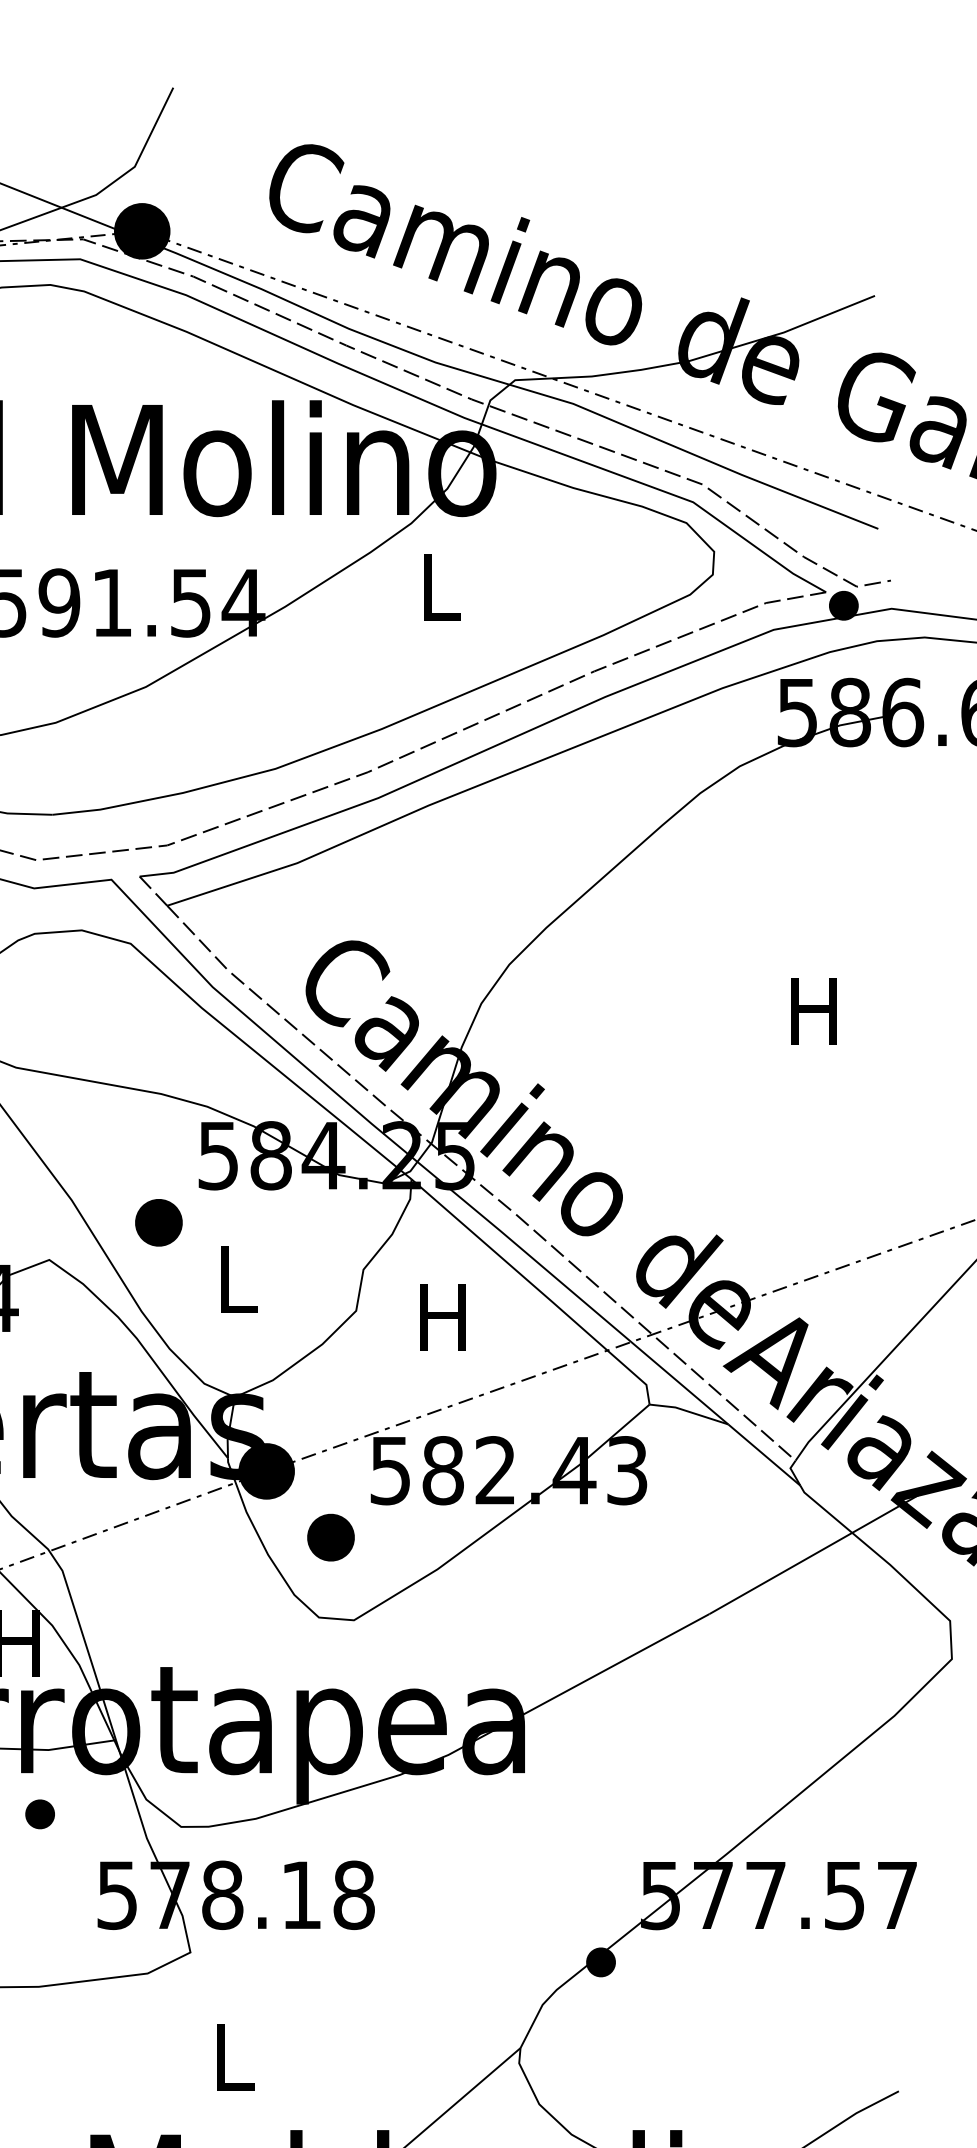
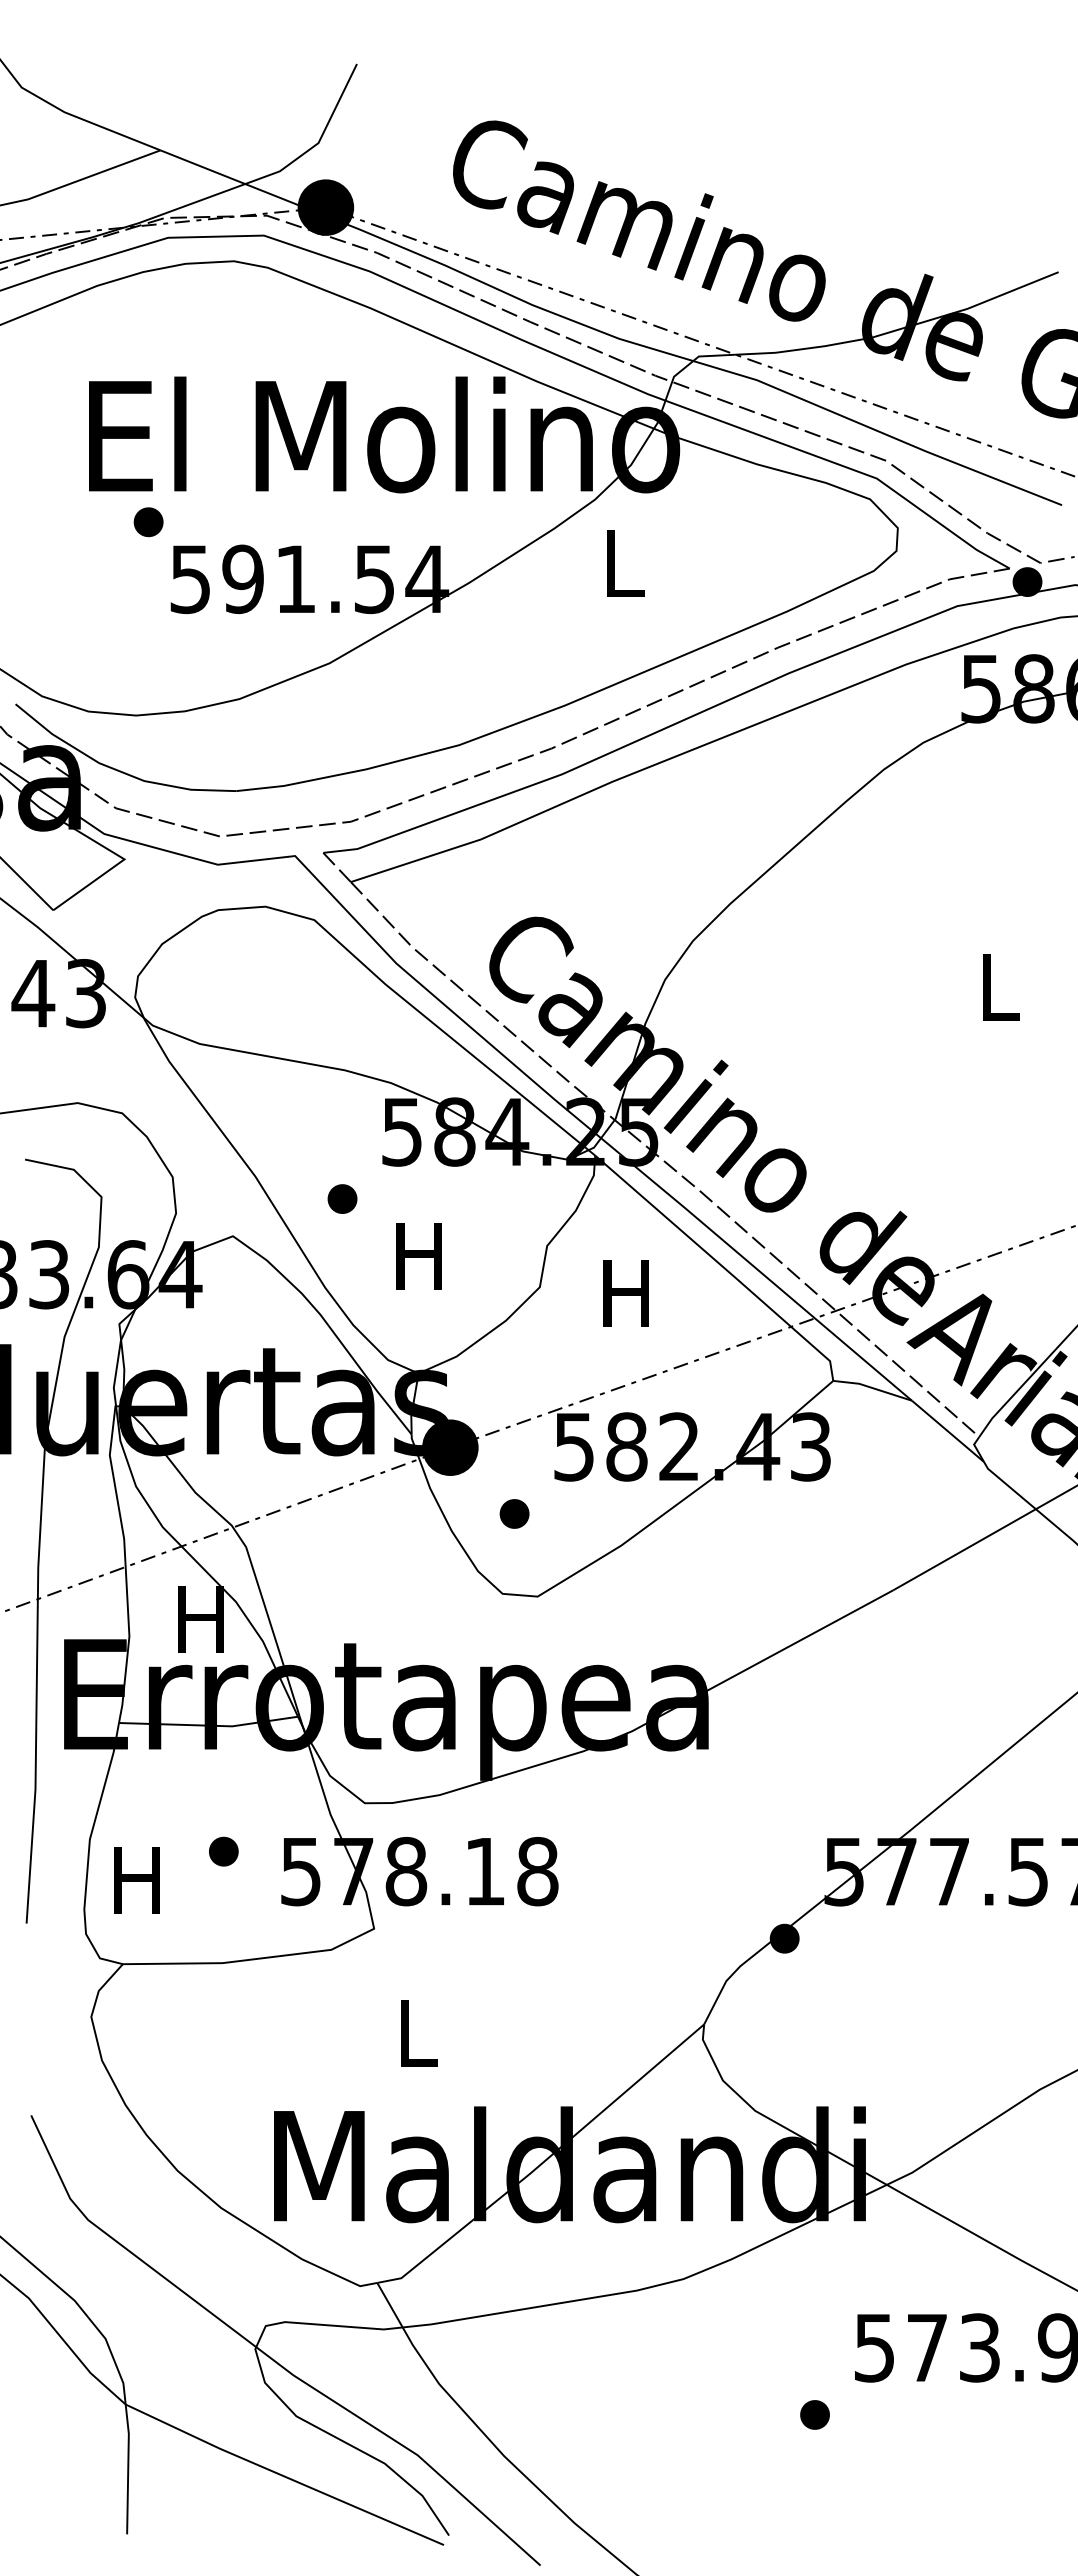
text: (813, 1011) -> (997, 987), H -> L
part: (158, 1222) -> (342, 1198), size x0.62
text: (234, 1280) -> (418, 1256), L -> H
part: (330, 1537) -> (514, 1513), size x0.62
part: (39, 1814) -> (223, 1851), moved

